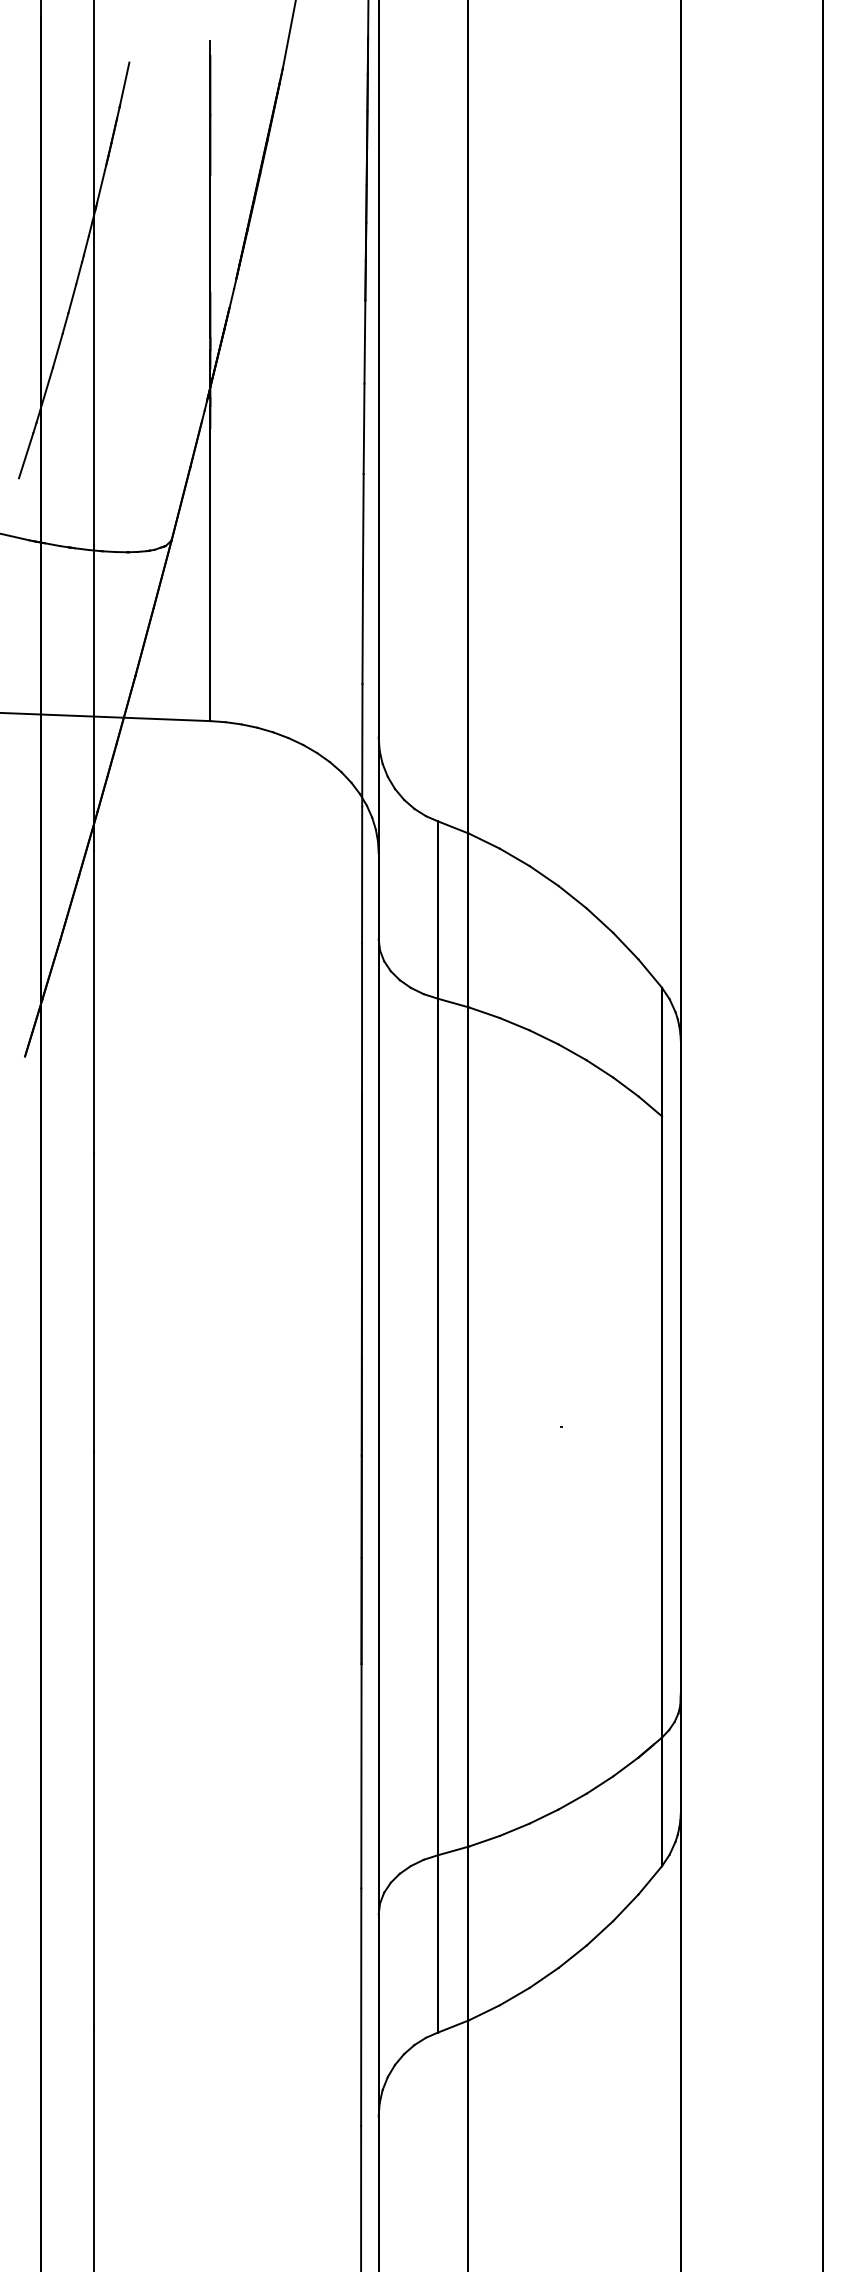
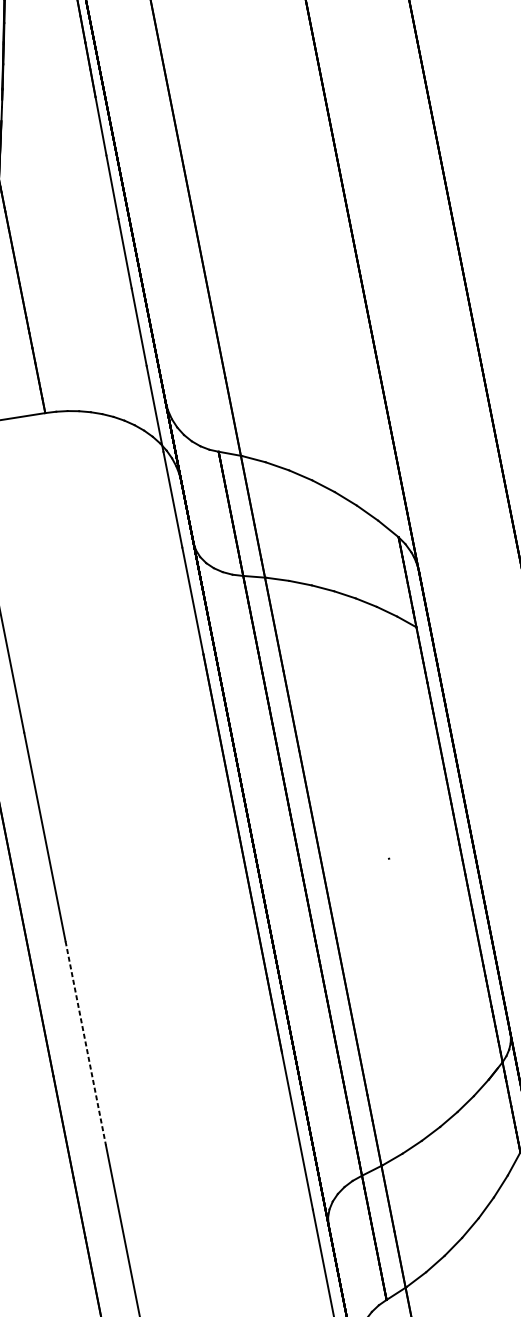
line: (94, 1598) -> (85, 1043), solid -> dashed

